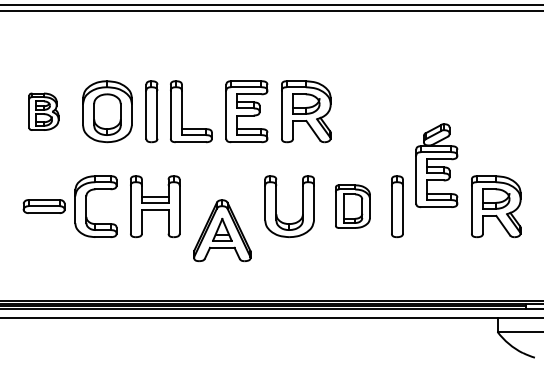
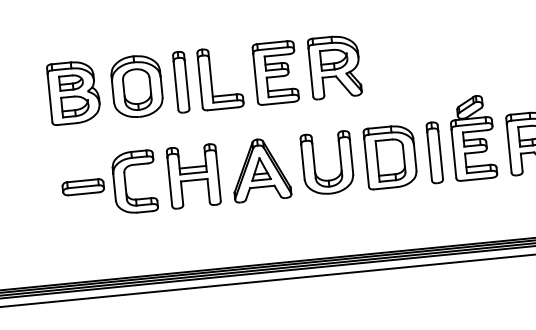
part: (43, 111) -> (73, 92), size x1.67
part: (436, 165) -> (472, 137), moved
part: (352, 206) -> (390, 157), size x1.43
part: (222, 230) -> (260, 169), moved

